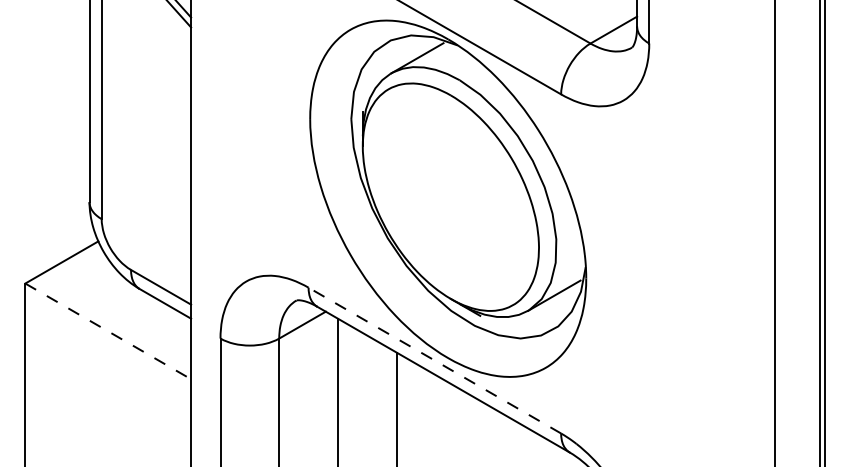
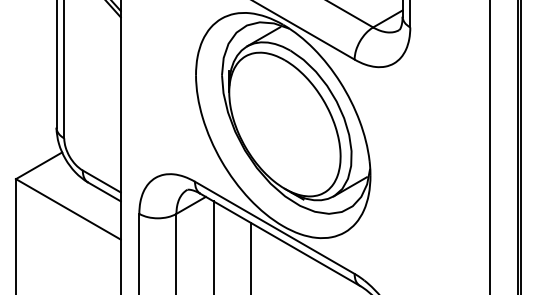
line: (108, 331) -> (68, 209), dashed -> solid
line: (434, 360) -> (274, 227), dashed -> solid

